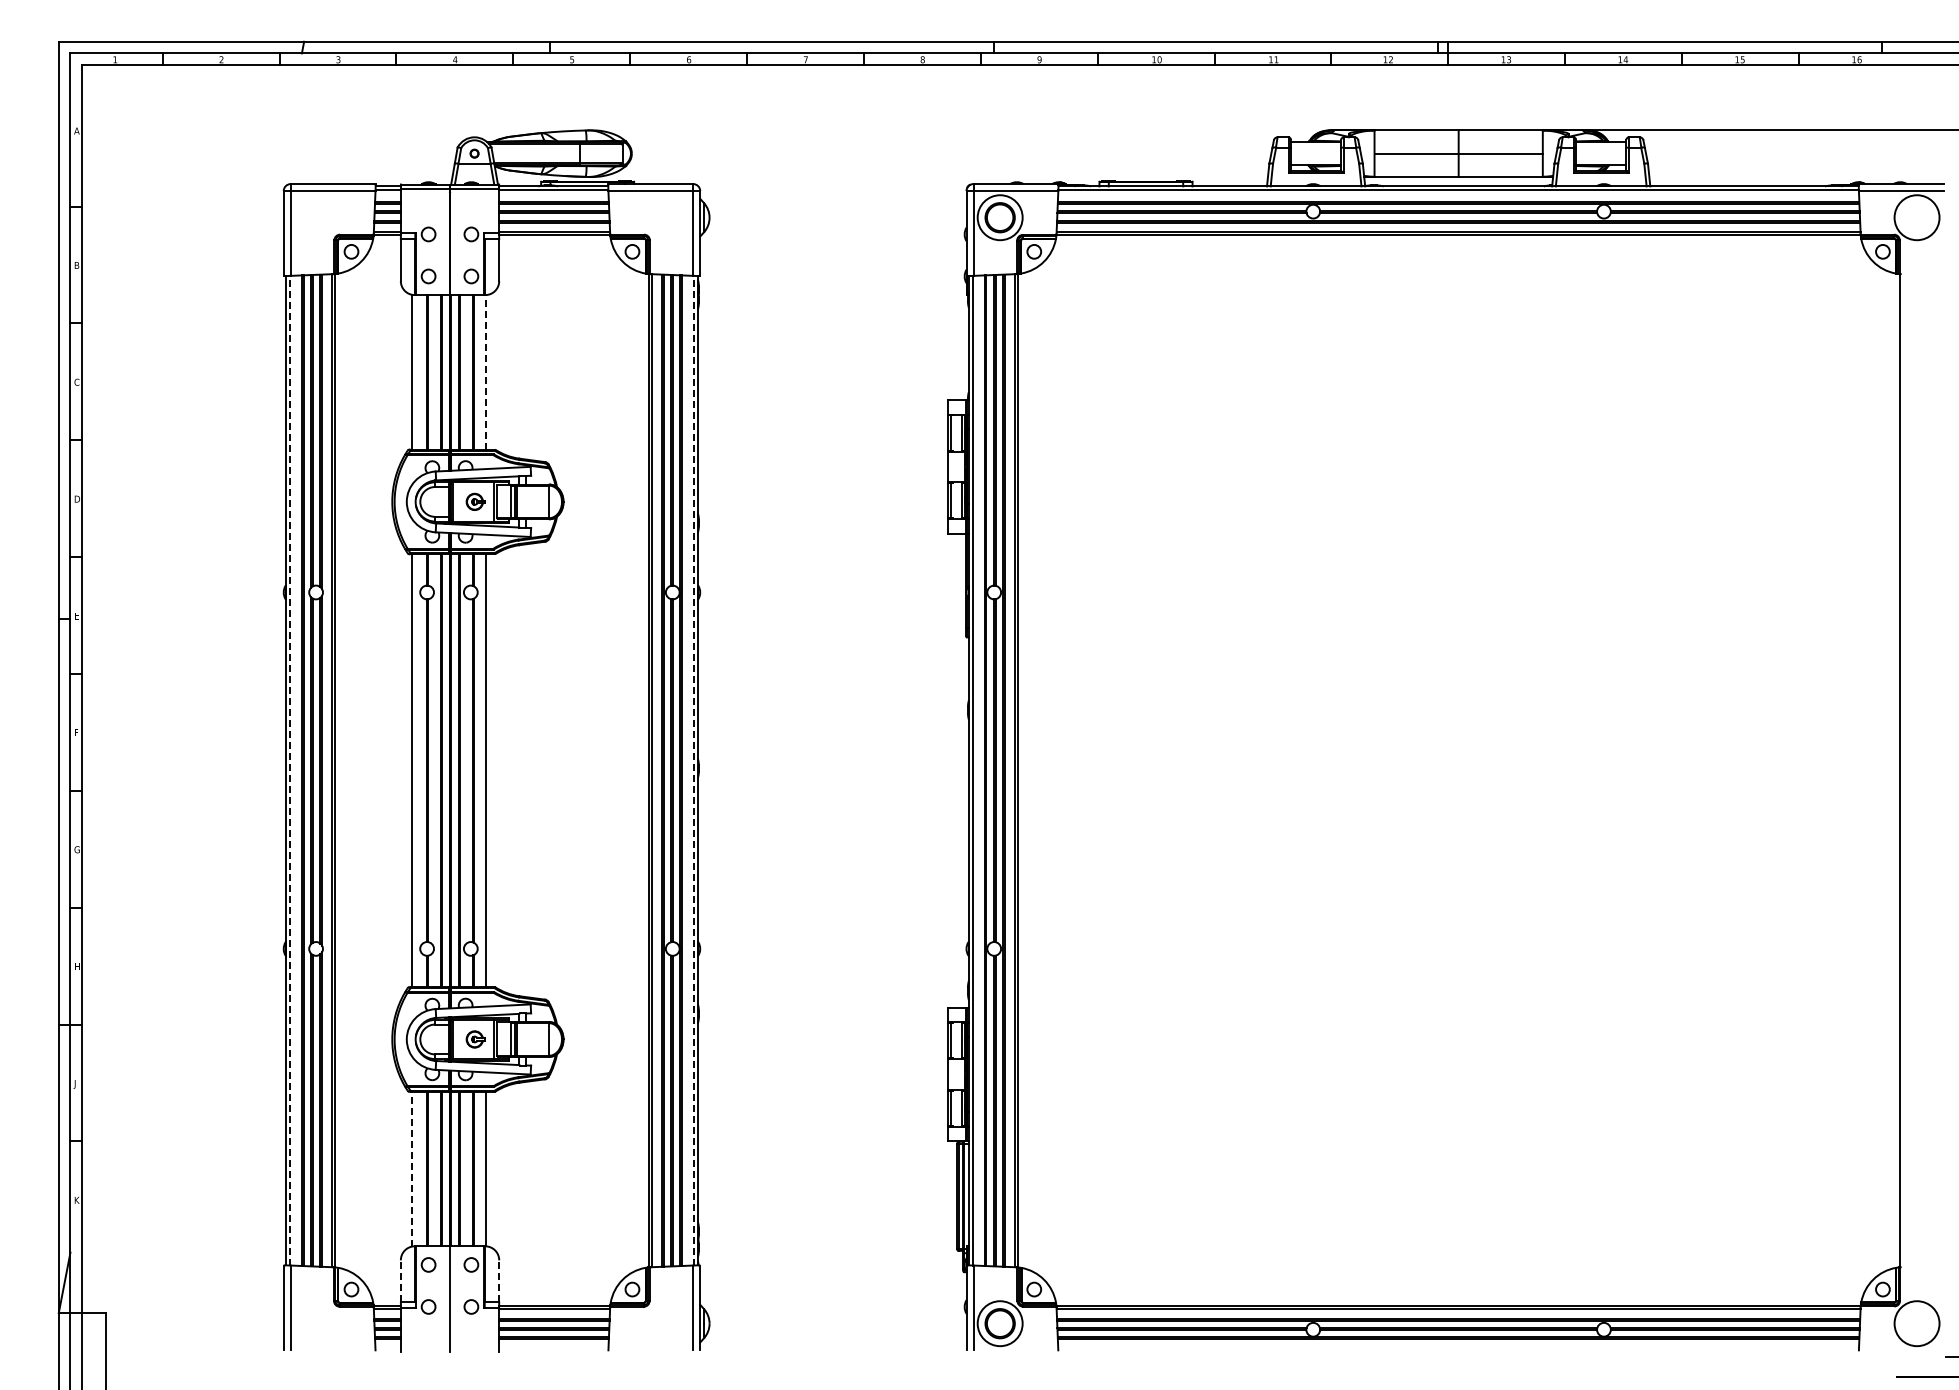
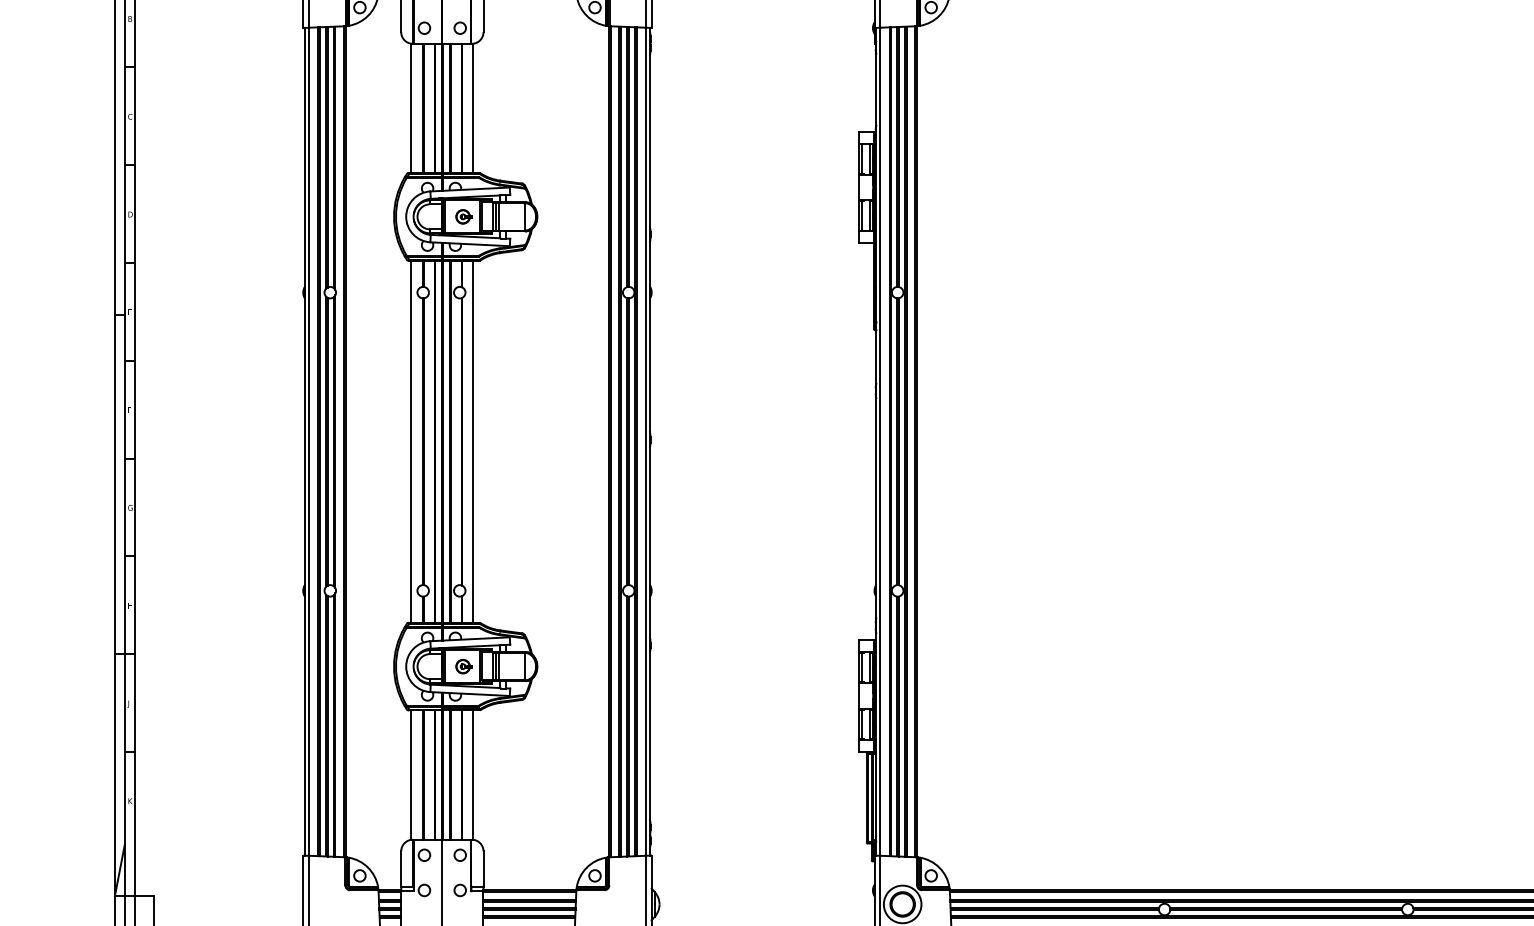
line: (486, 371) -> (472, 107), dashed -> solid
line: (290, 770) -> (308, 441), dashed -> solid
line: (693, 770) -> (646, 441), dashed -> solid
line: (412, 1168) -> (410, 774), dashed -> solid
line: (400, 1280) -> (400, 868), dashed -> solid
line: (499, 1280) -> (483, 868), dashed -> solid

